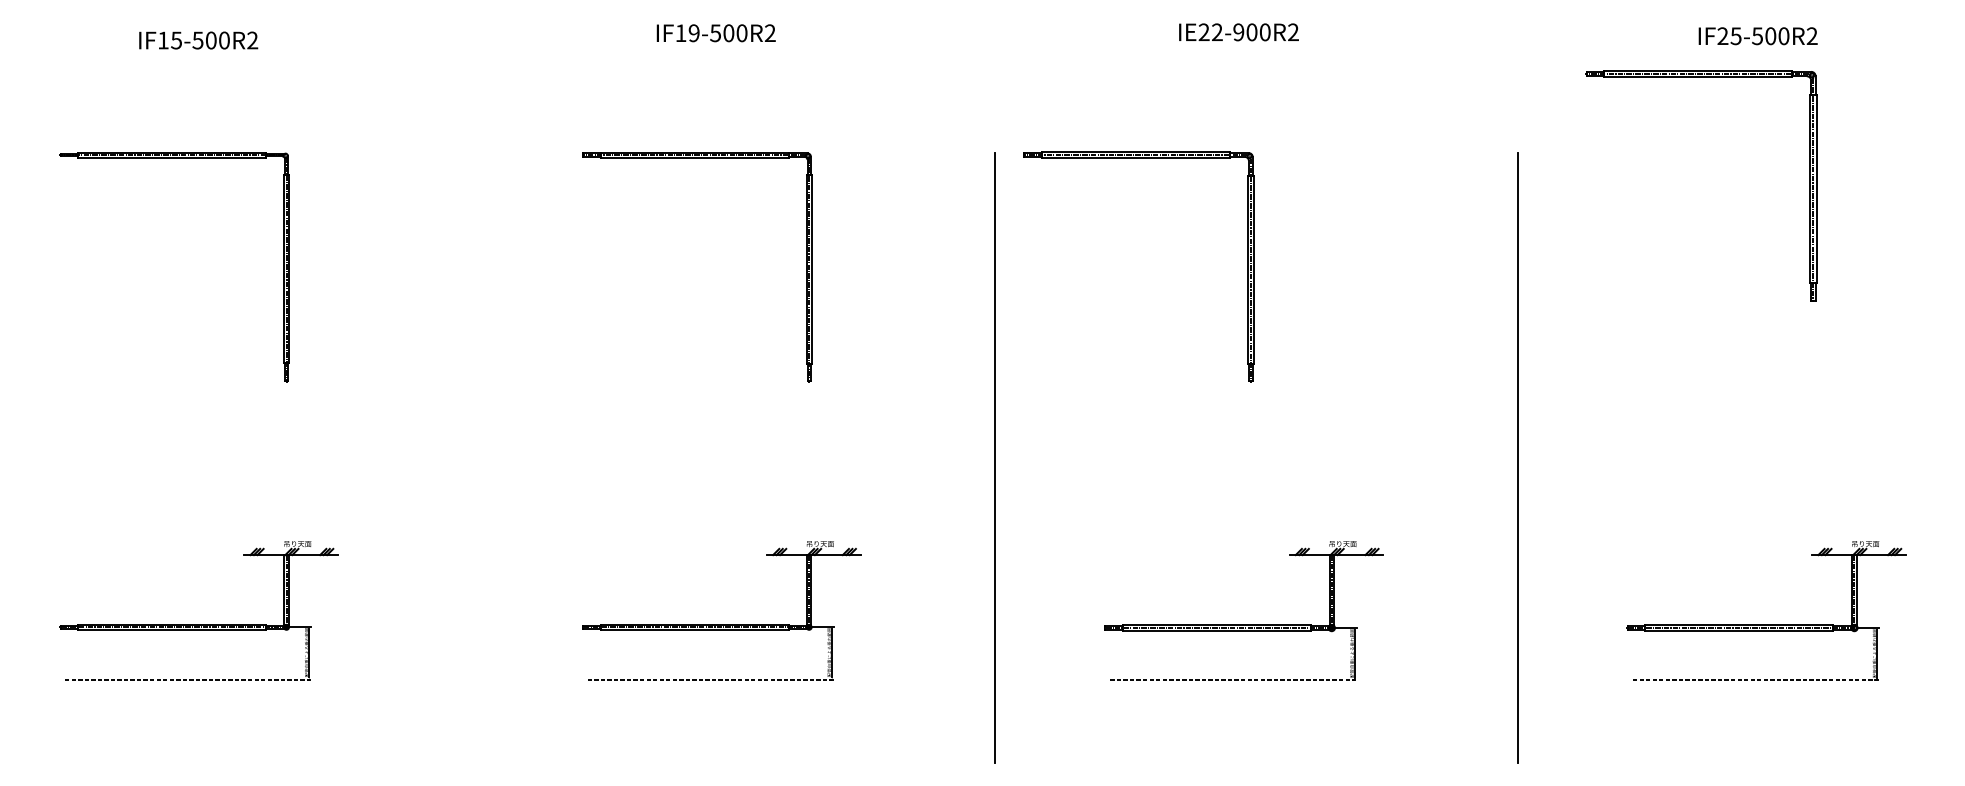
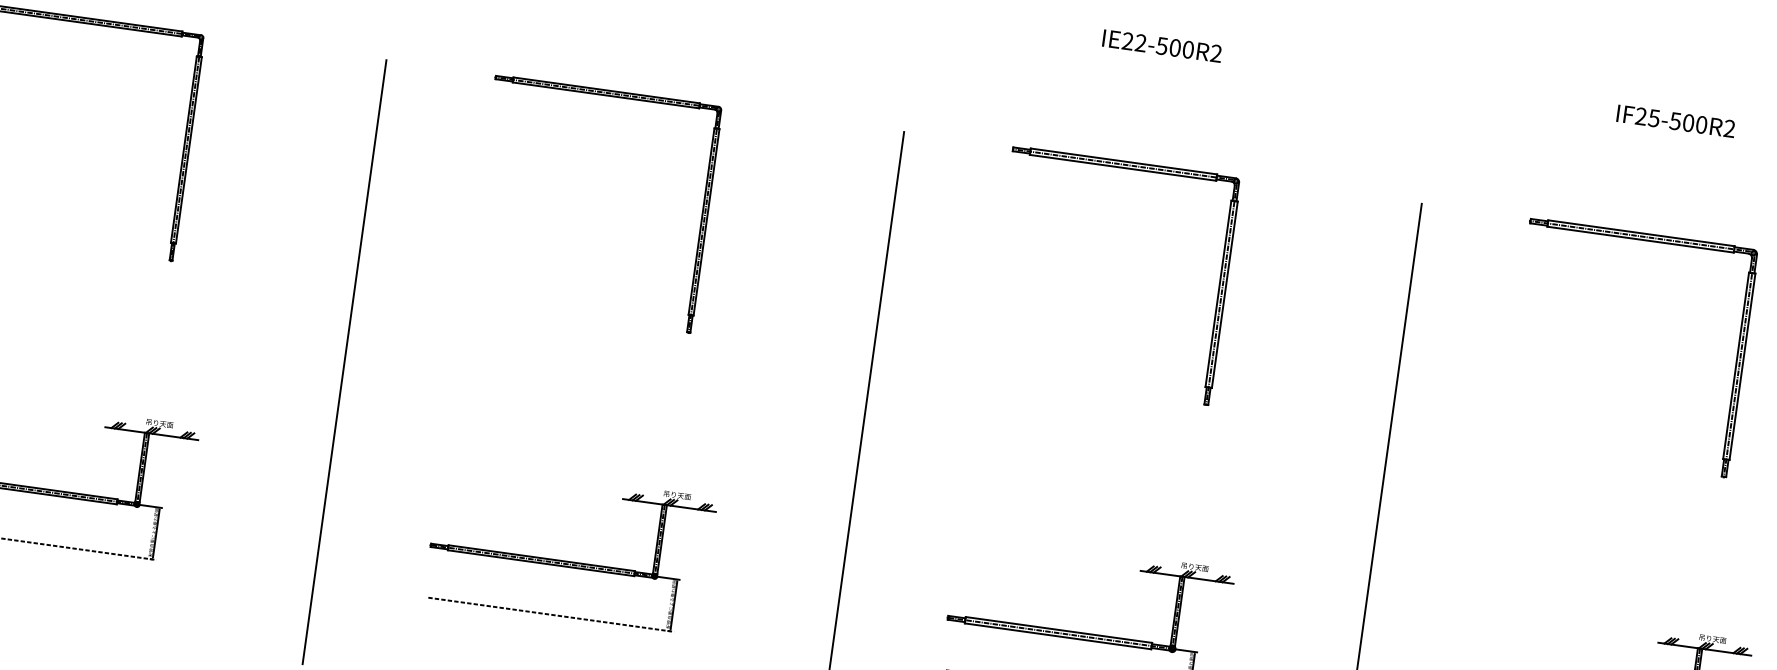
text: (1238, 32) -> (1161, 46), IE22-900R2 -> IE22-500R2
part: (1701, 77) -> (1643, 240), moved
part: (1138, 158) -> (1125, 168), moved
line: (472, 457) -> (344, 361), added

